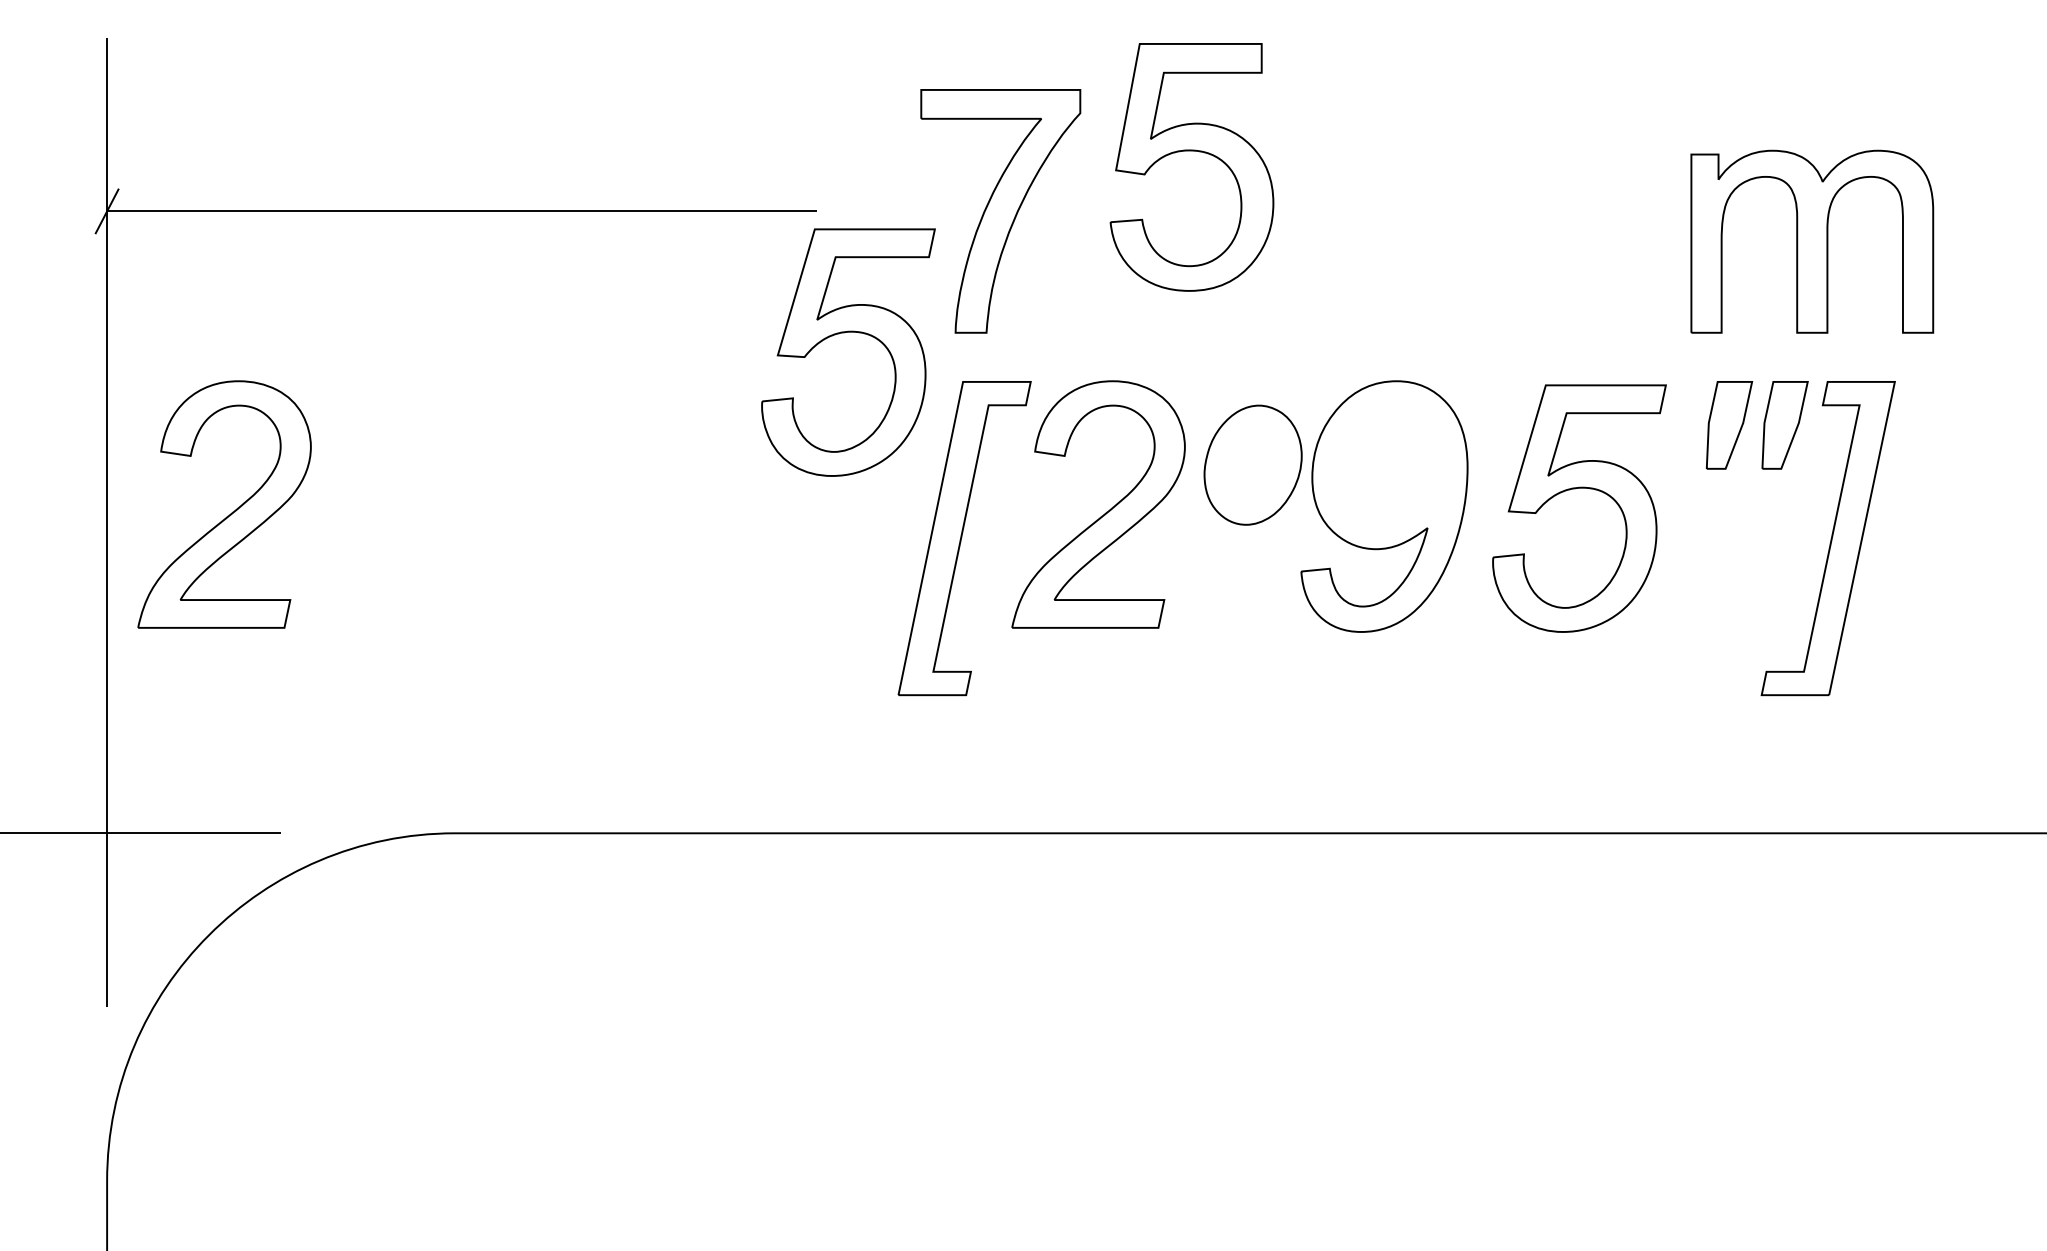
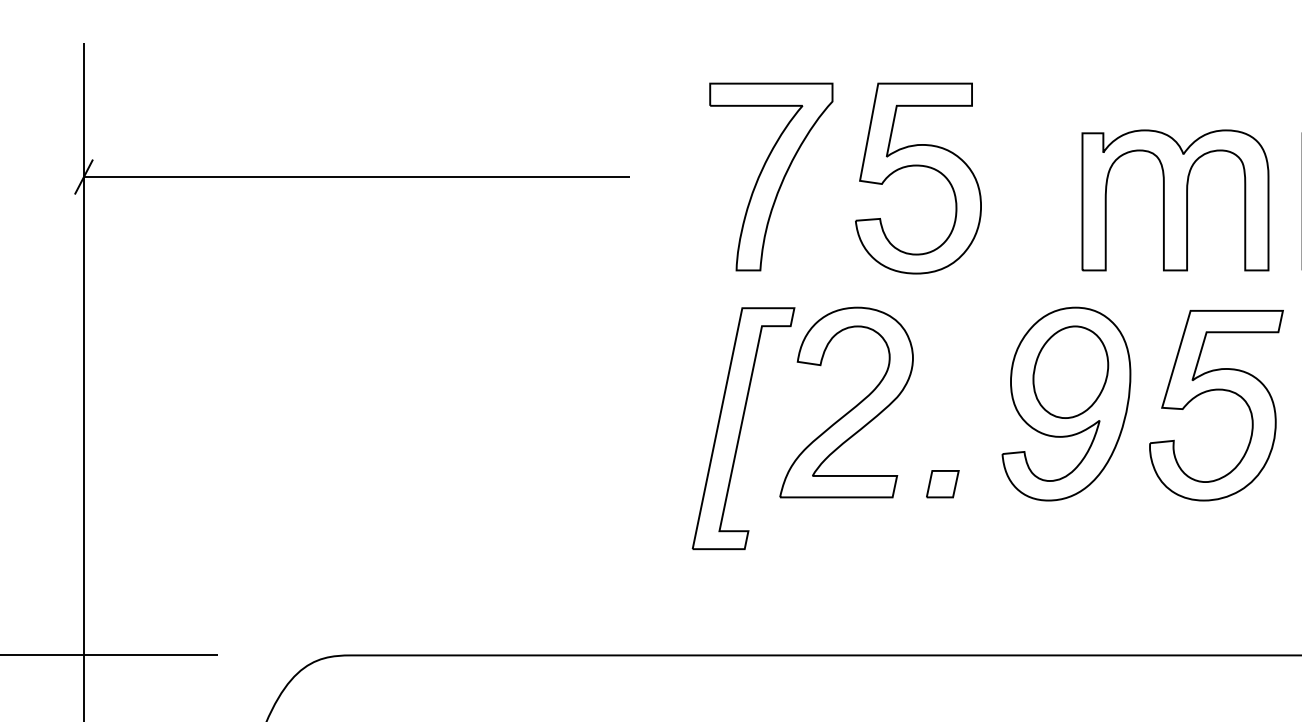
part: (1191, 151) -> (918, 166), moved
part: (1525, 241) -> (1174, 200), added
part: (844, 333) -> (651, 270), removed
part: (1252, 464) -> (1070, 371), moved
part: (232, 511) -> (180, 407), removed
part: (1223, 610) -> (942, 484), added

